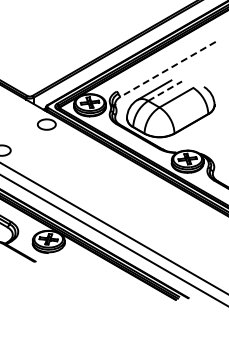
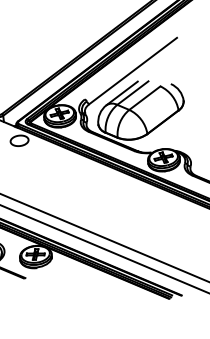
line: (168, 69) -> (133, 71), dashed -> solid
line: (165, 91) -> (133, 93), dashed -> solid

